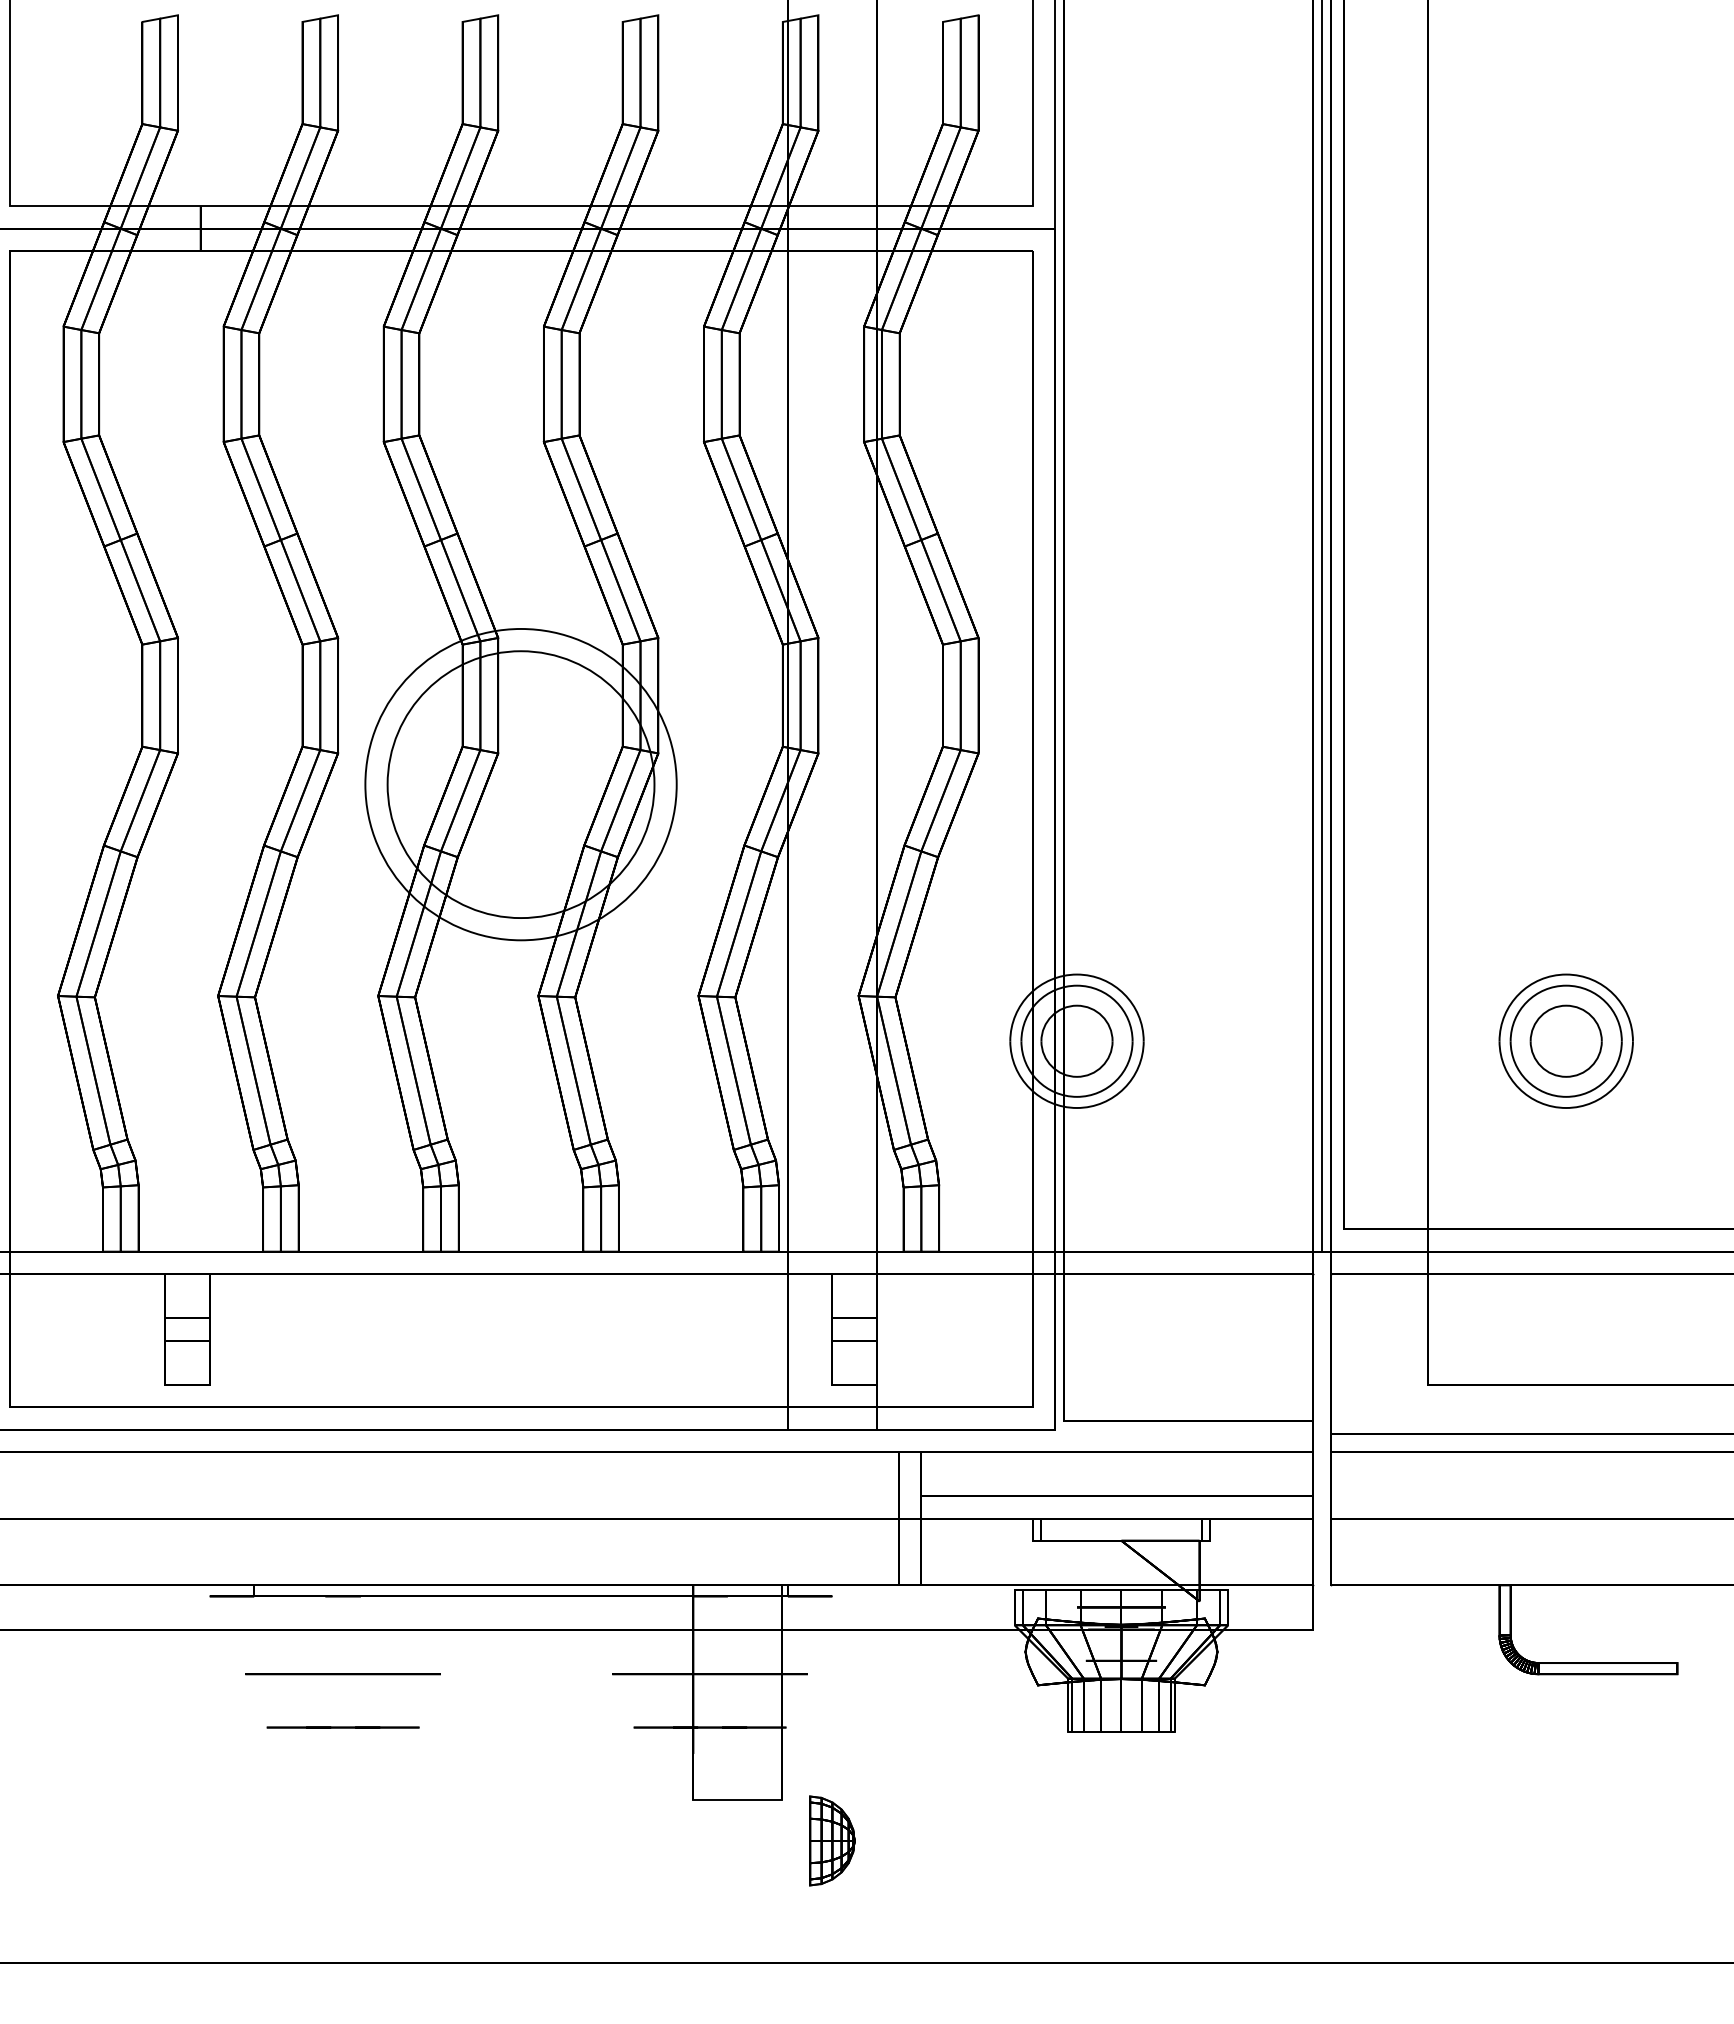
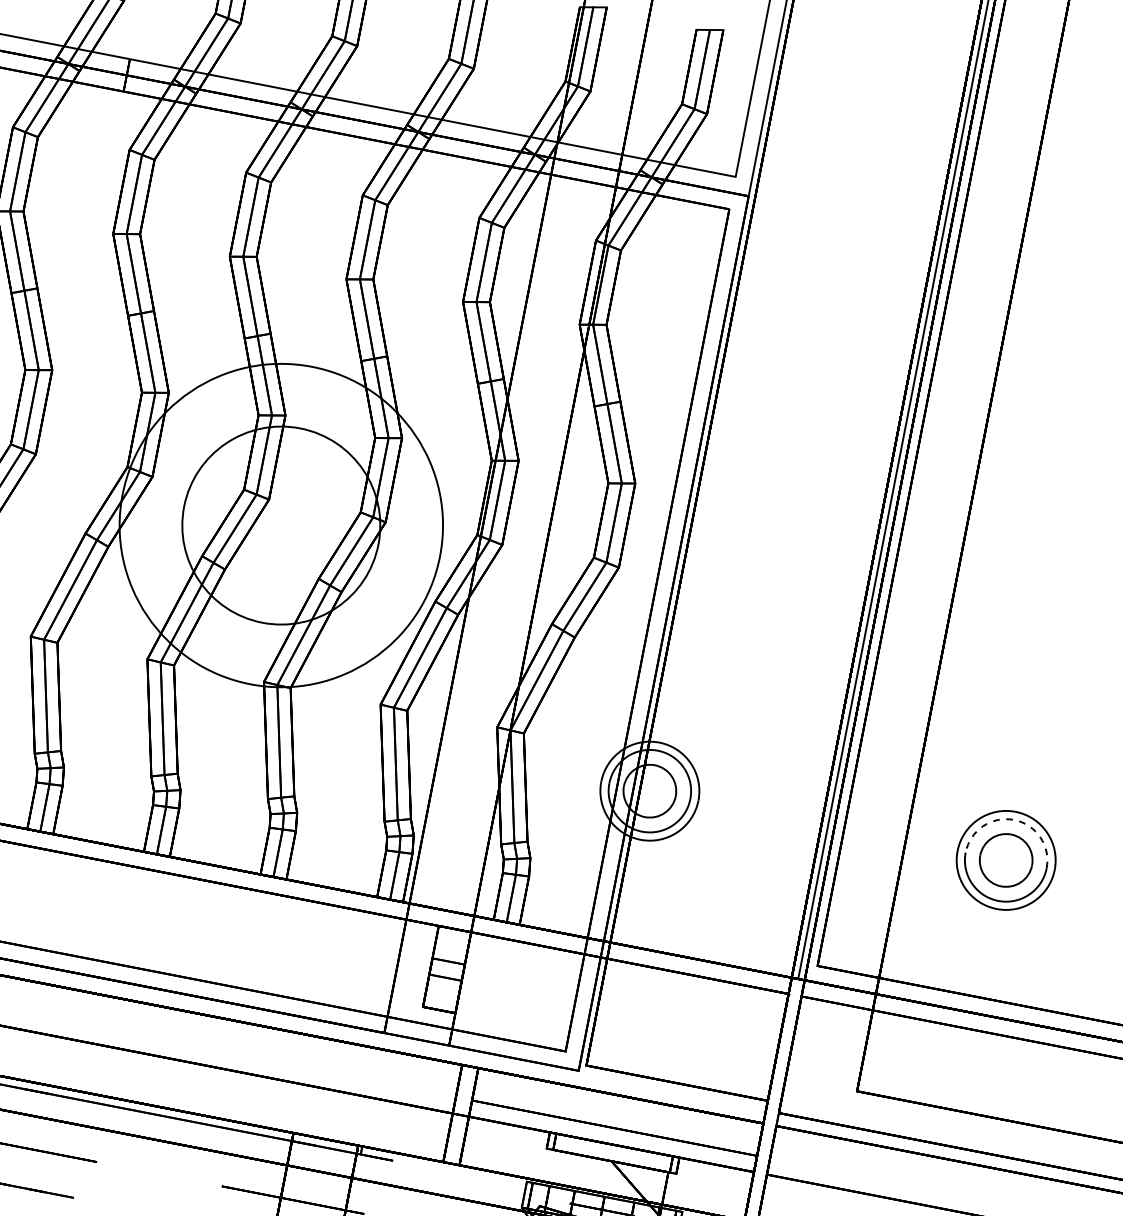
circle: (520, 784) -> (280, 525), size x1.4
arc: (1566, 985) -> (1014, 819), solid -> dashed

